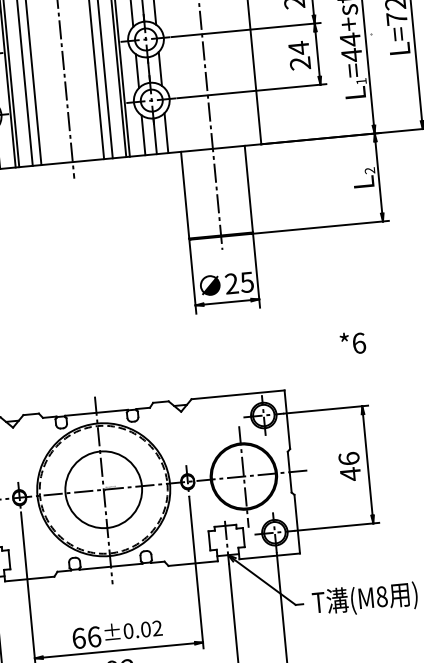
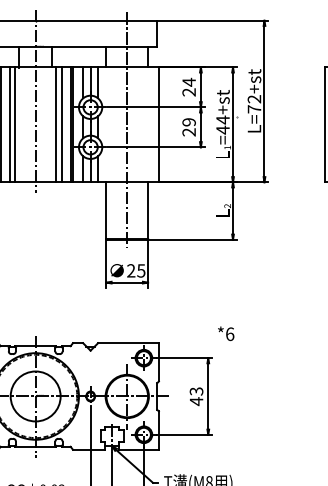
text: (297, 47) -> (188, 121), 24 -> 29
text: (353, 342) -> (226, 333), moved
text: (349, 458) -> (196, 391), 46 -> 43

